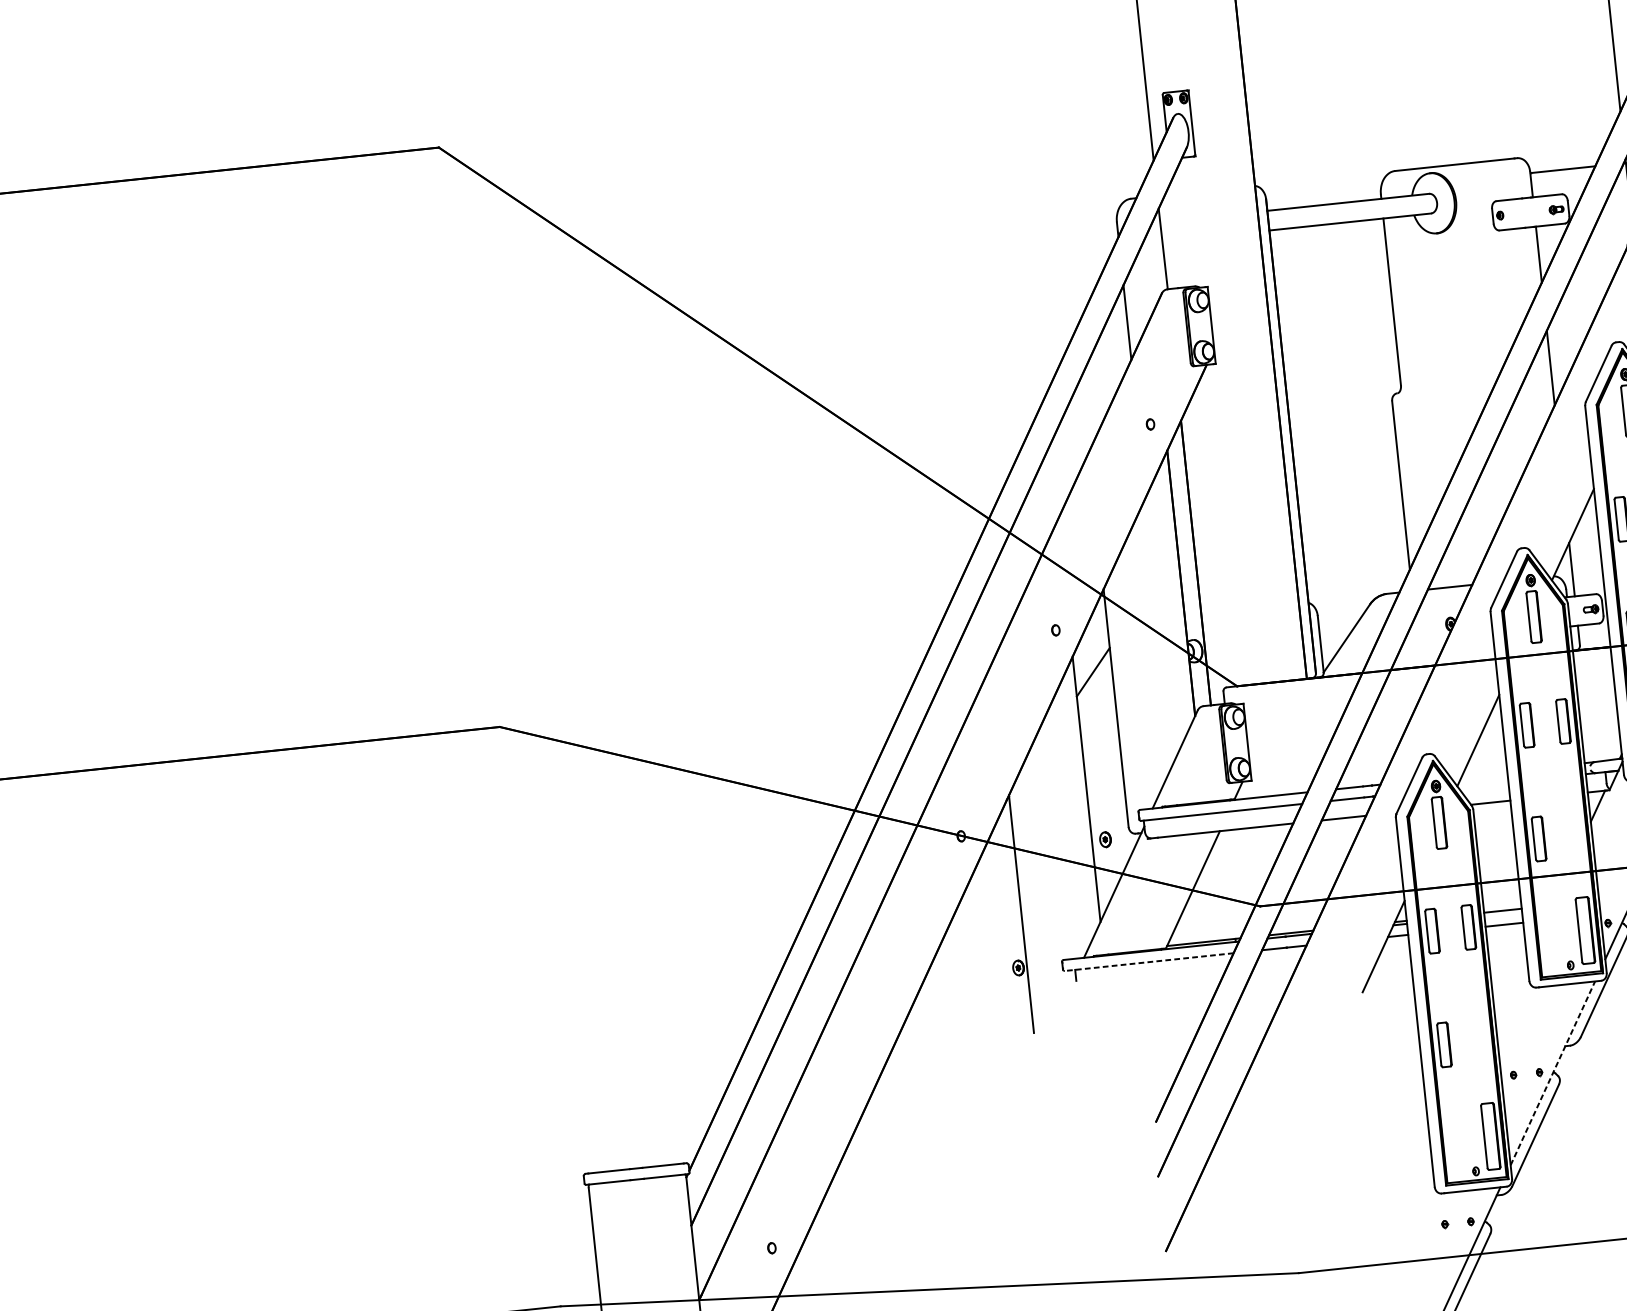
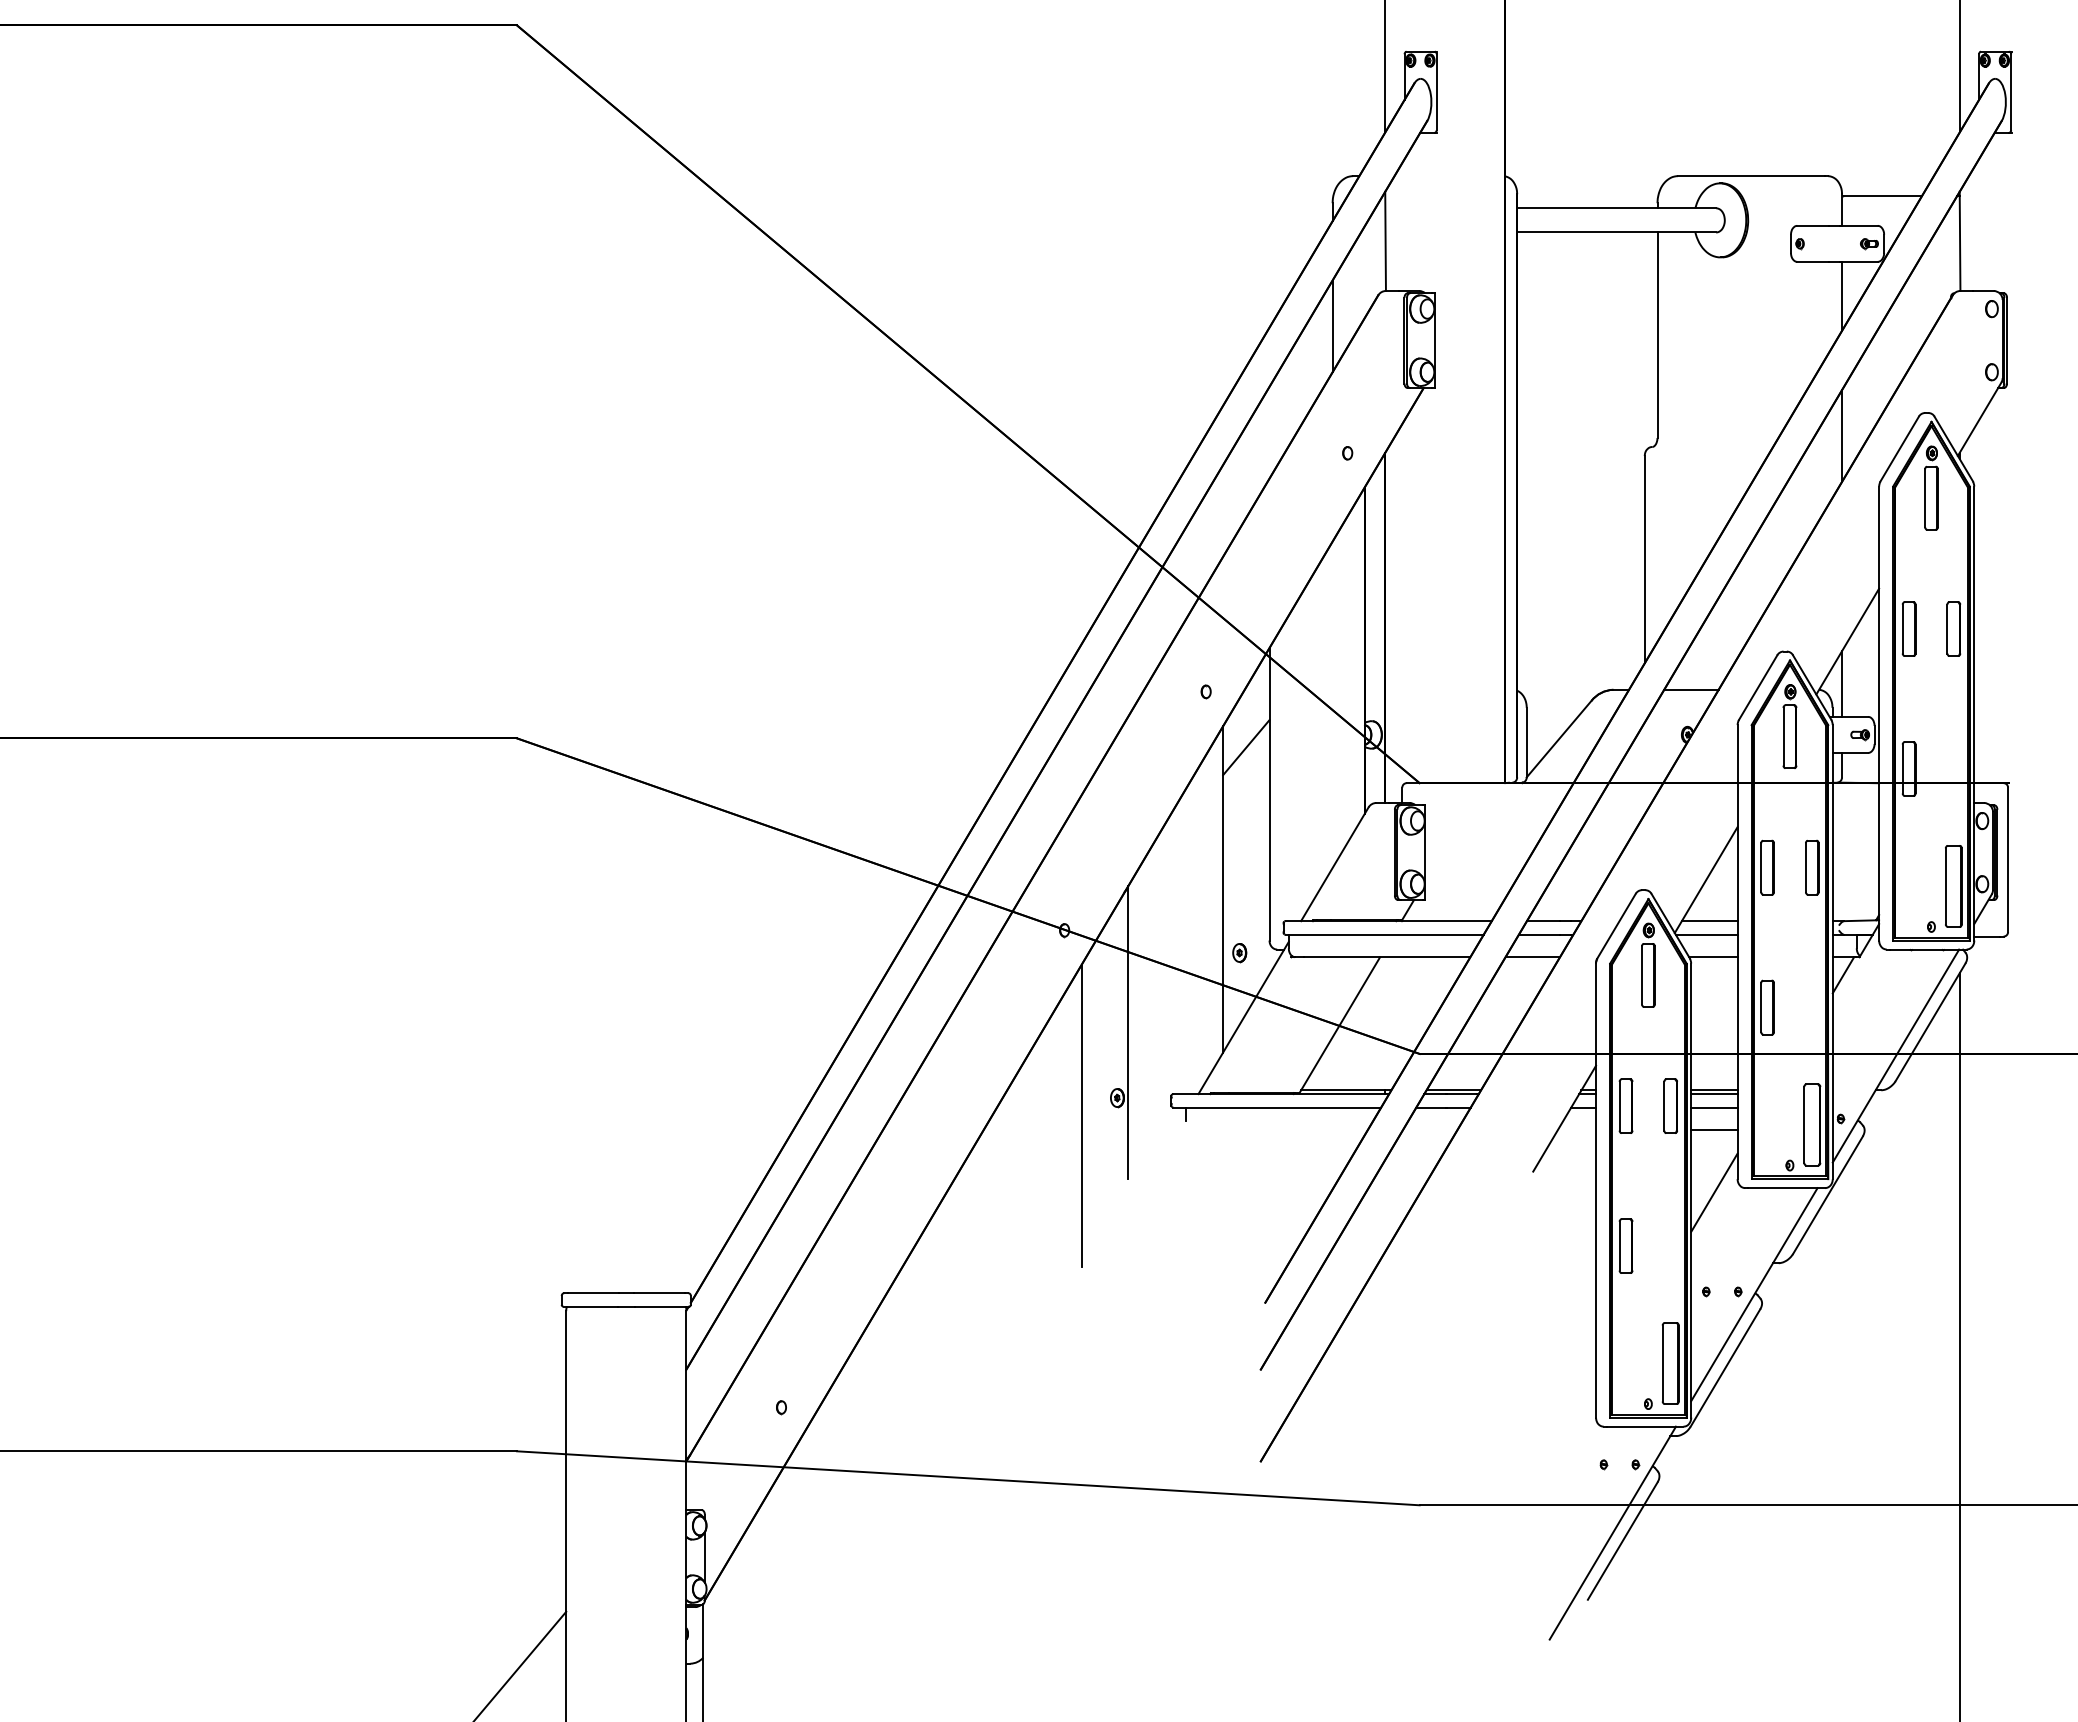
line: (1484, 773) -> (1709, 921), added
line: (1483, 784) -> (1706, 934), added
line: (1503, 914) -> (1714, 1094), added
line: (1506, 943) -> (1714, 1130), added
line: (1149, 962) -> (1277, 1107), dashed -> solid
line: (990, 985) -> (1081, 1115), added
line: (1511, 993) -> (1714, 1192), added
line: (1552, 1073) -> (1754, 1294), dashed -> solid

